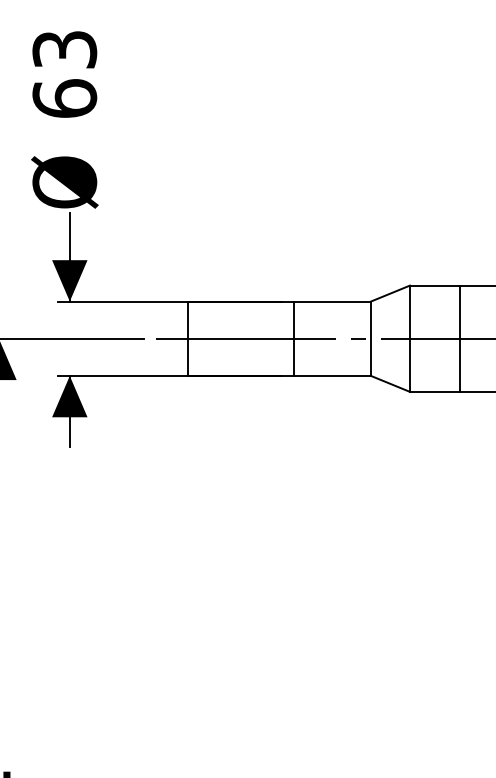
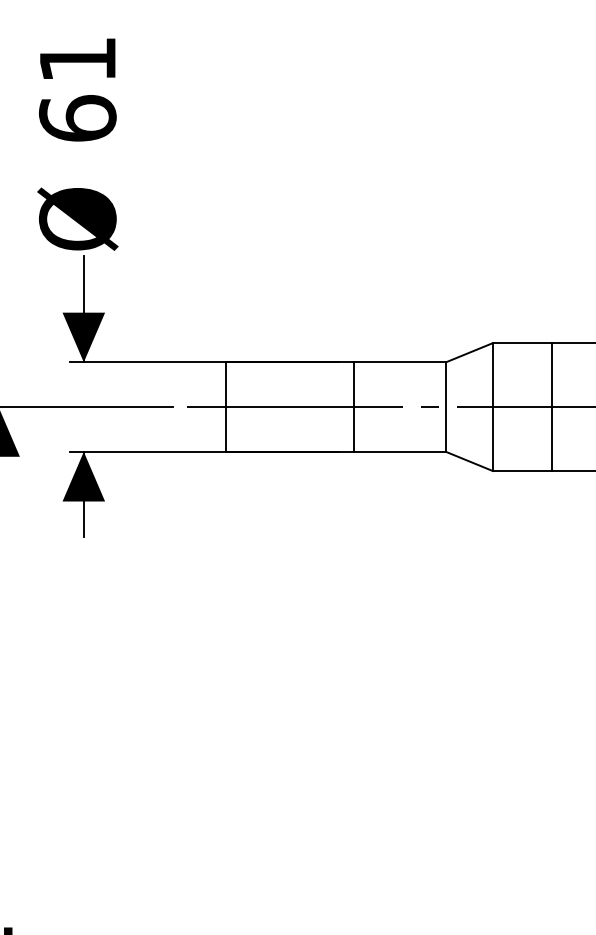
text: (64, 49) -> (77, 59), 63 -> 61

